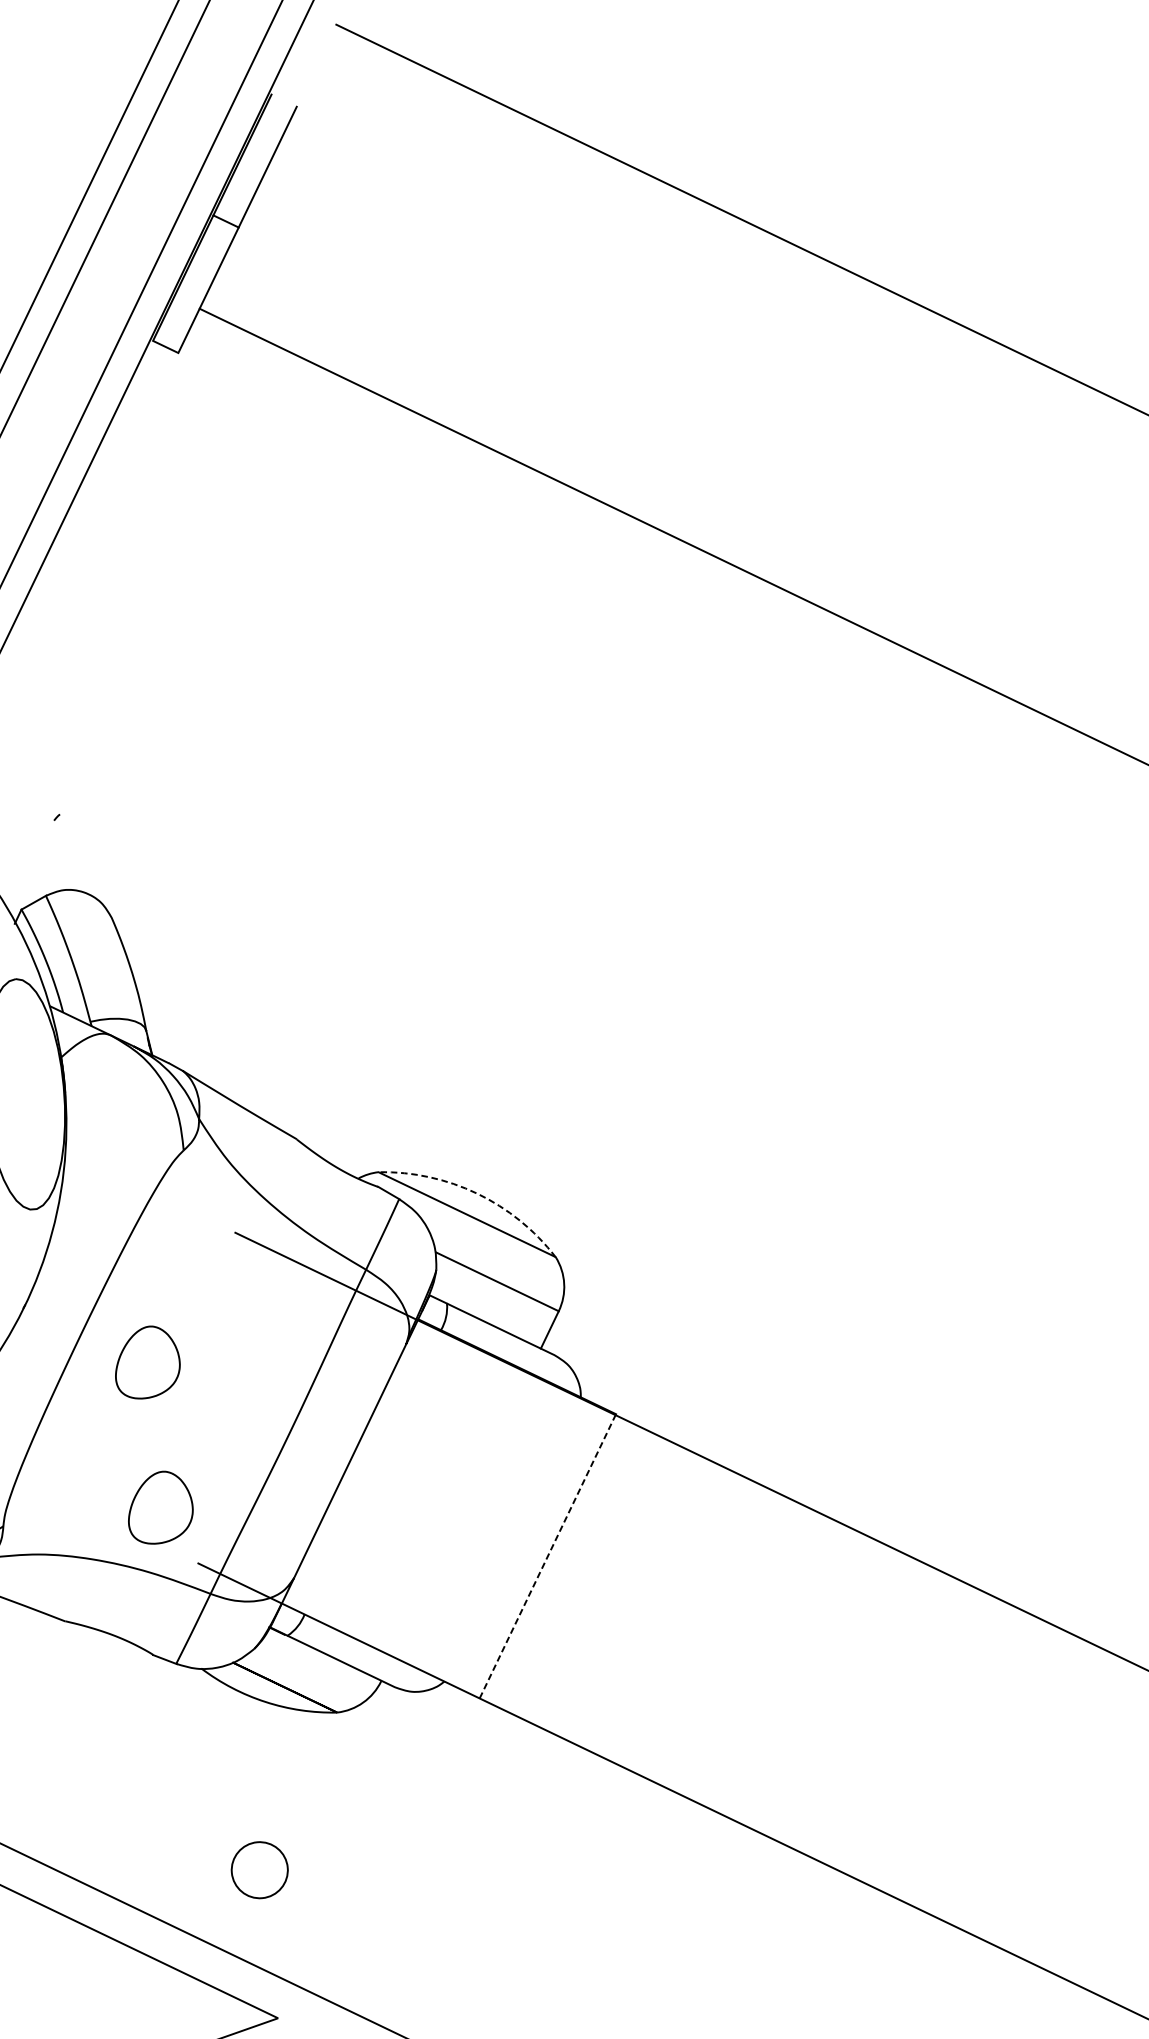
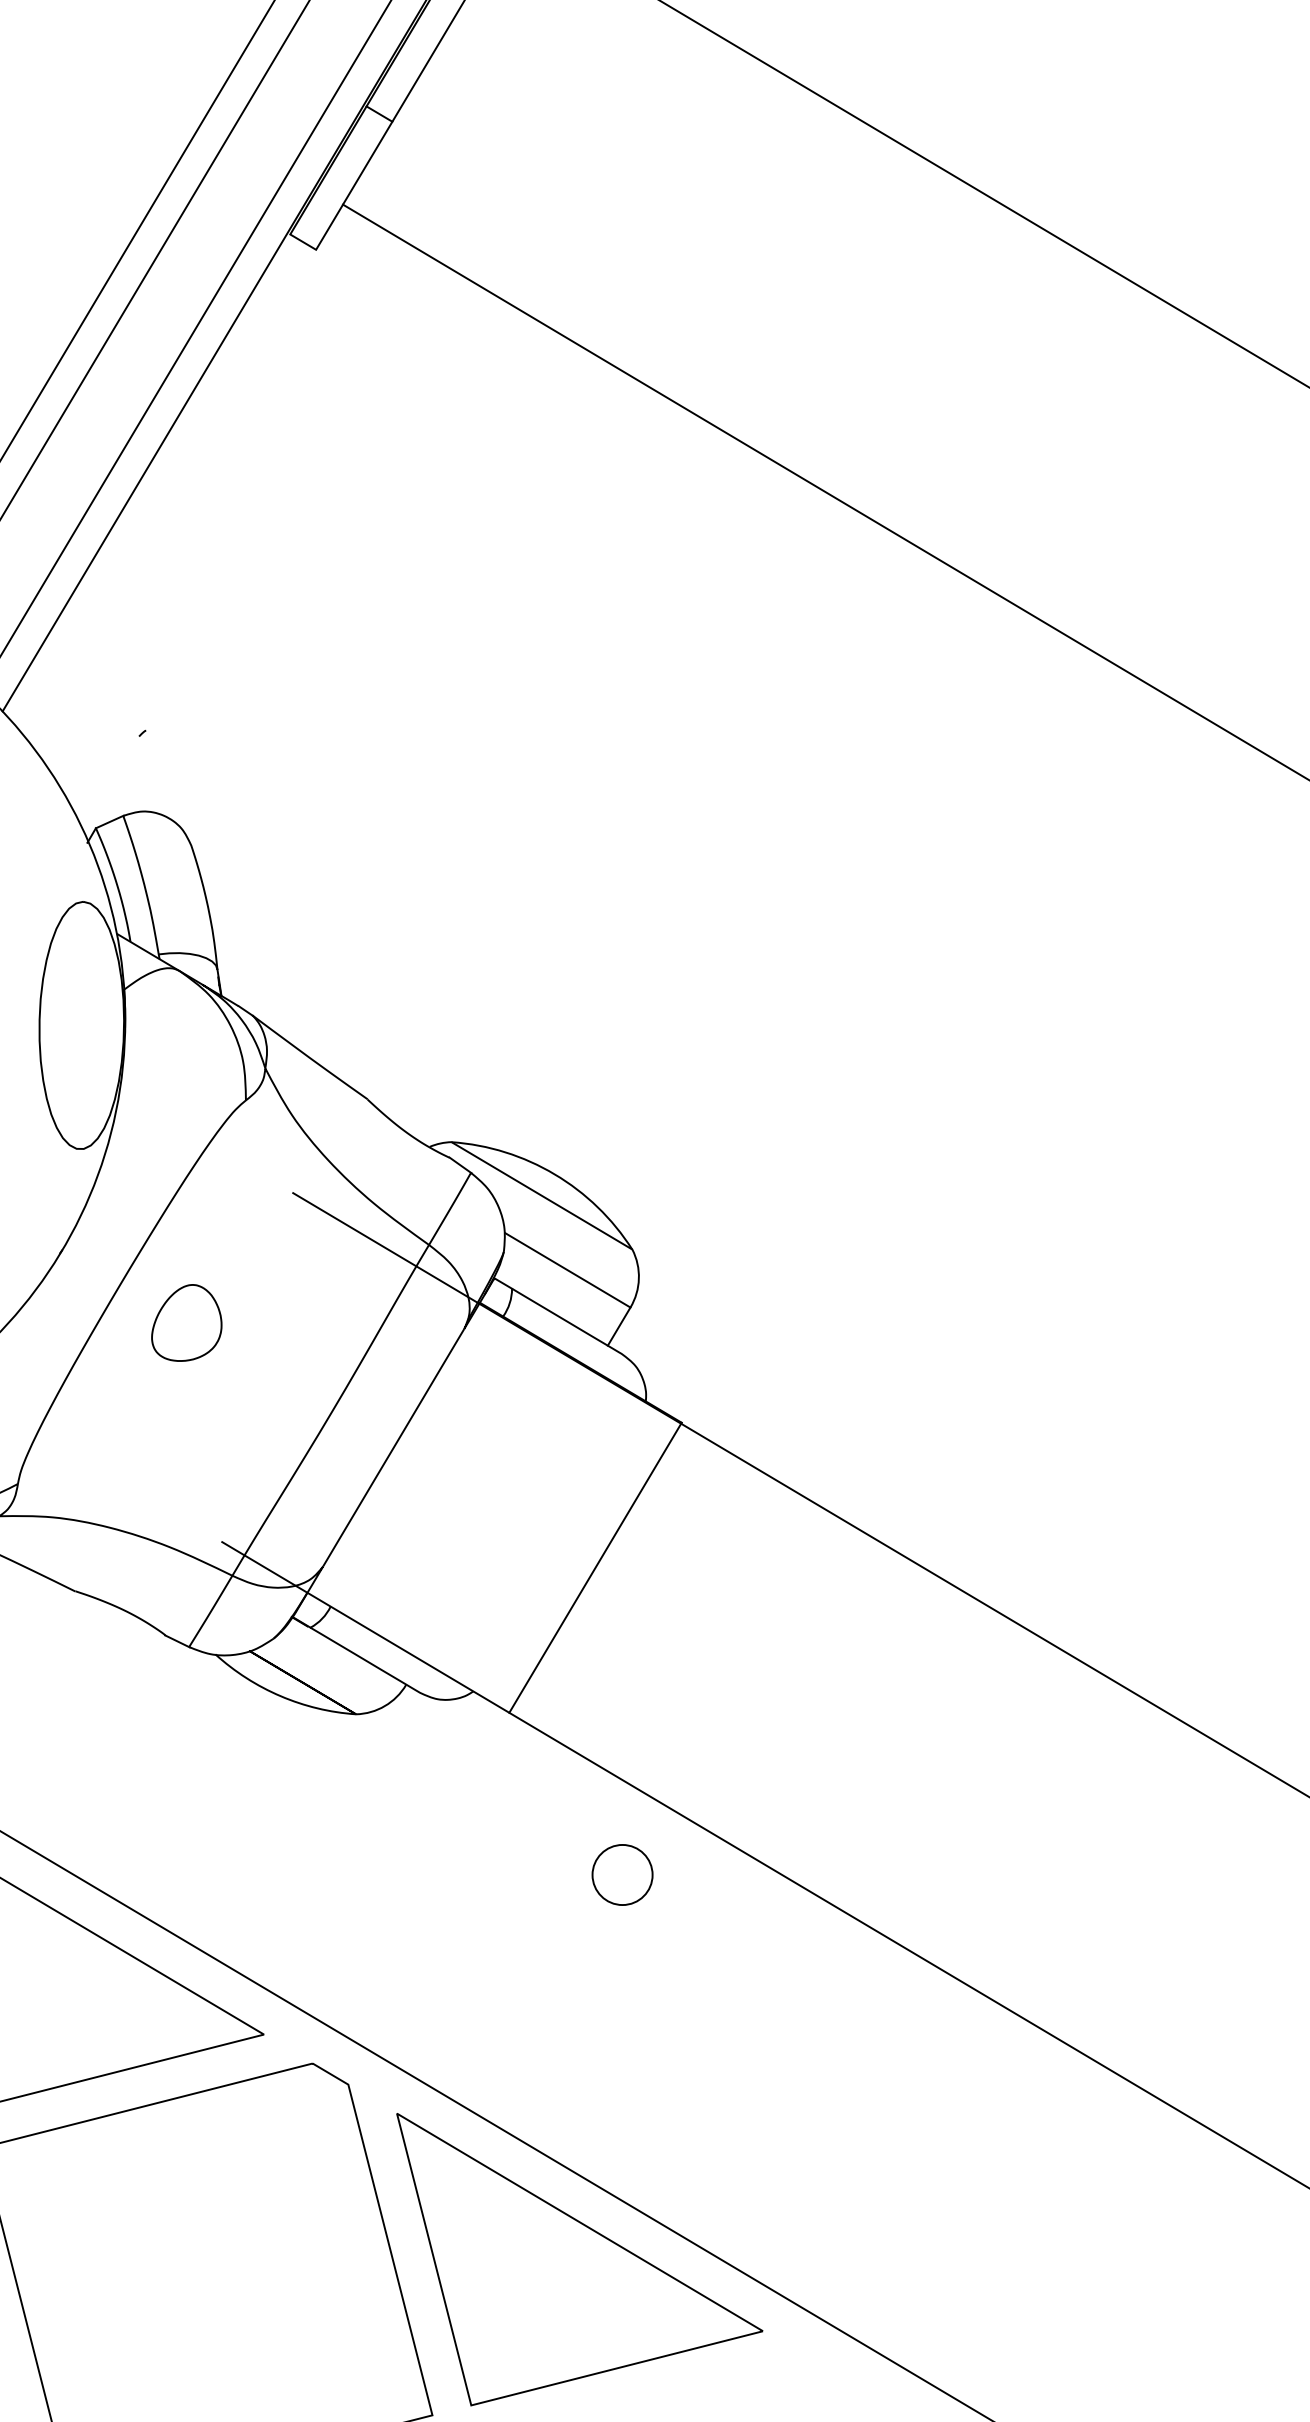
arc: (477, 1193) -> (554, 1174), dashed -> solid
part: (159, 1507) -> (186, 1478), removed
line: (547, 1556) -> (595, 1567), dashed -> solid
circle: (259, 1869) -> (622, 1874), moved

